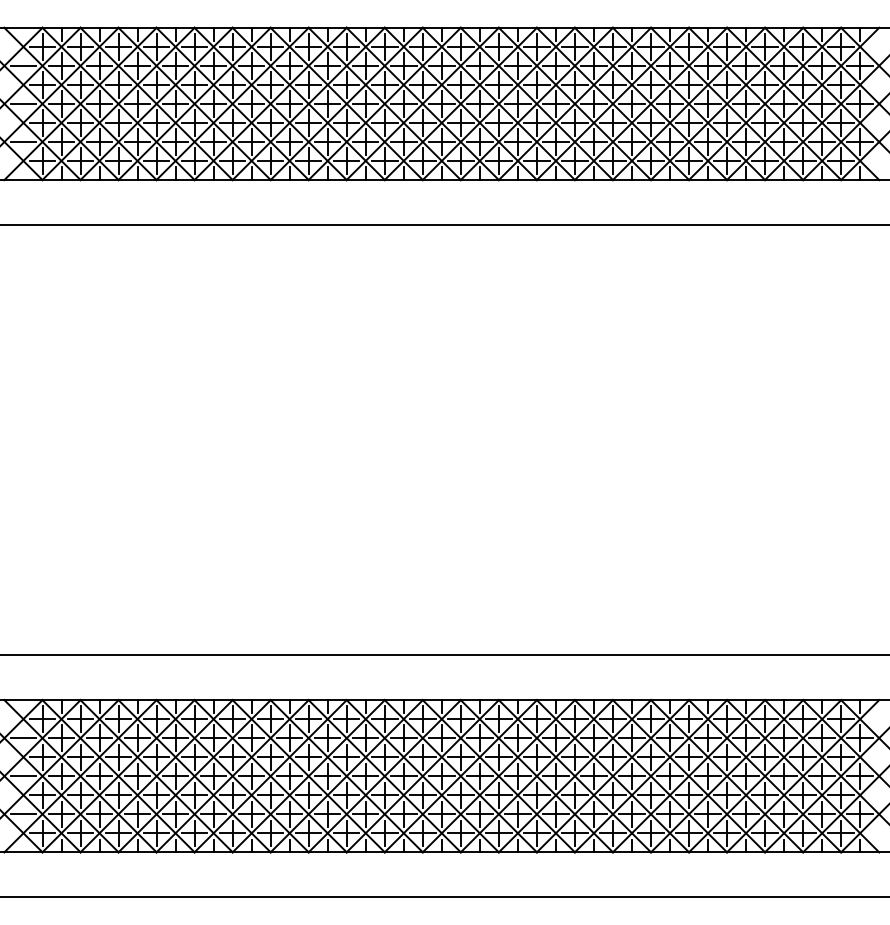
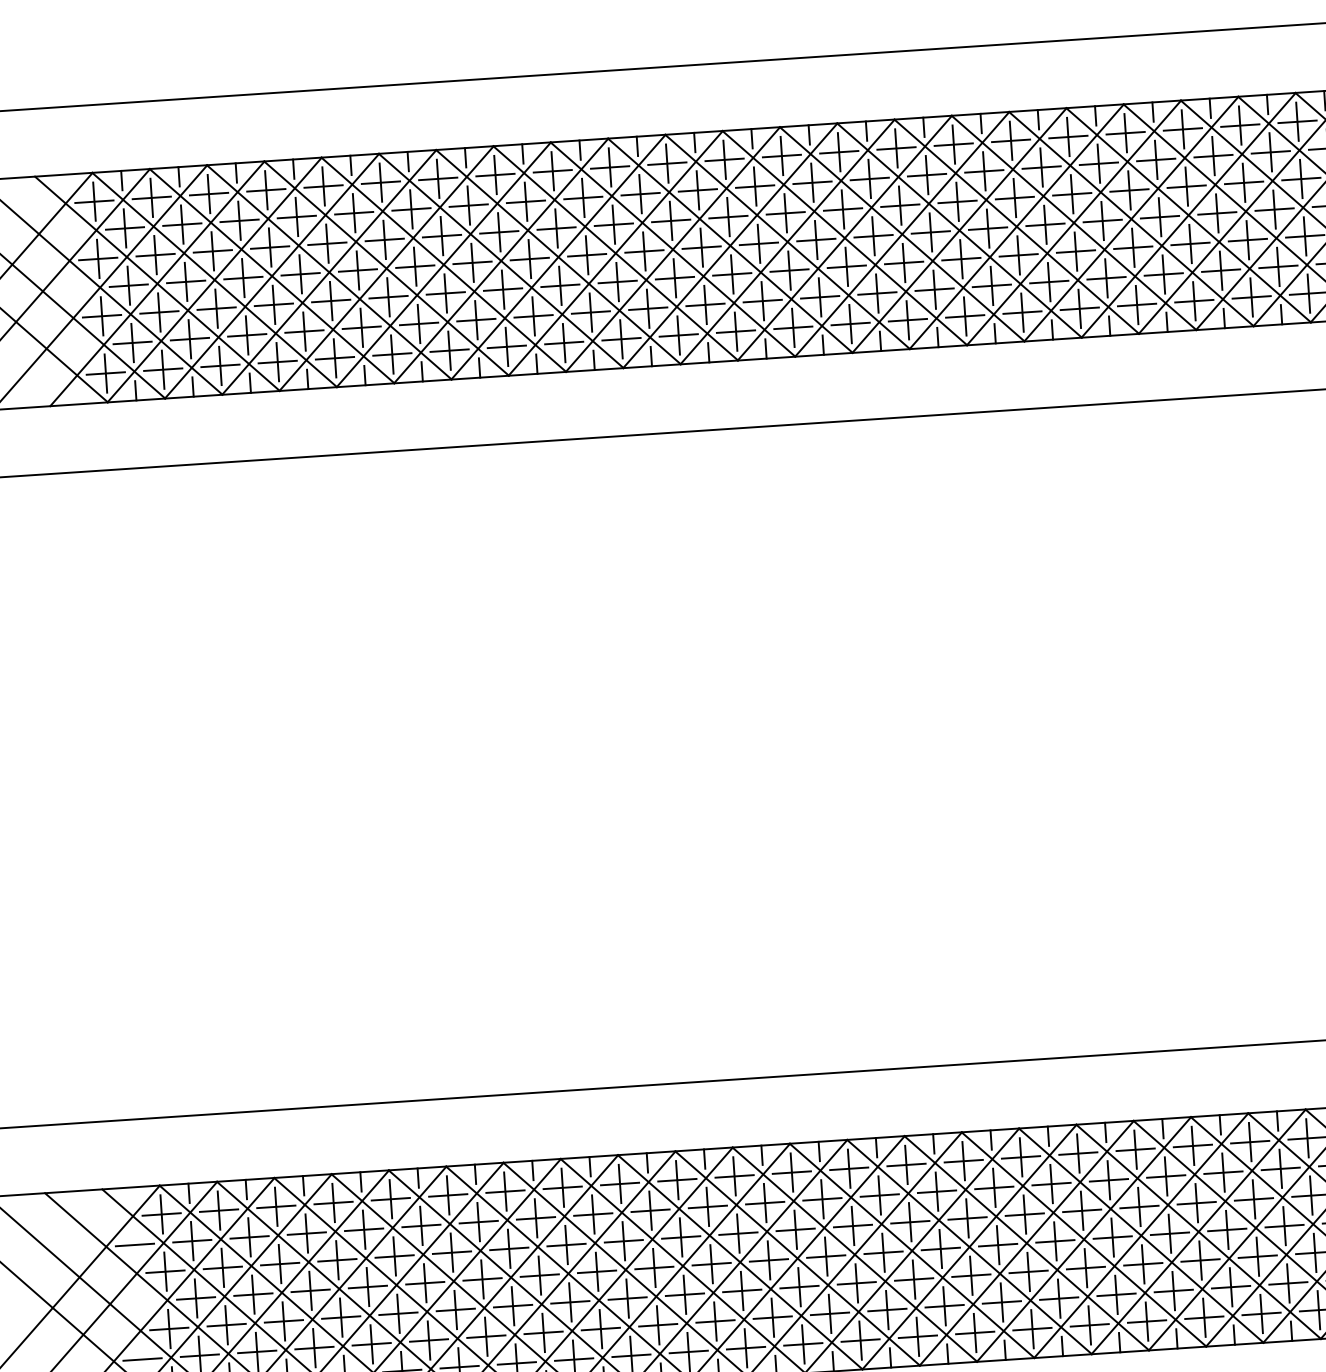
line: (23, 65) -> (67, 231), removed
line: (23, 103) -> (71, 288), removed
line: (23, 141) -> (75, 346), removed
line: (23, 776) -> (138, 1302), removed

